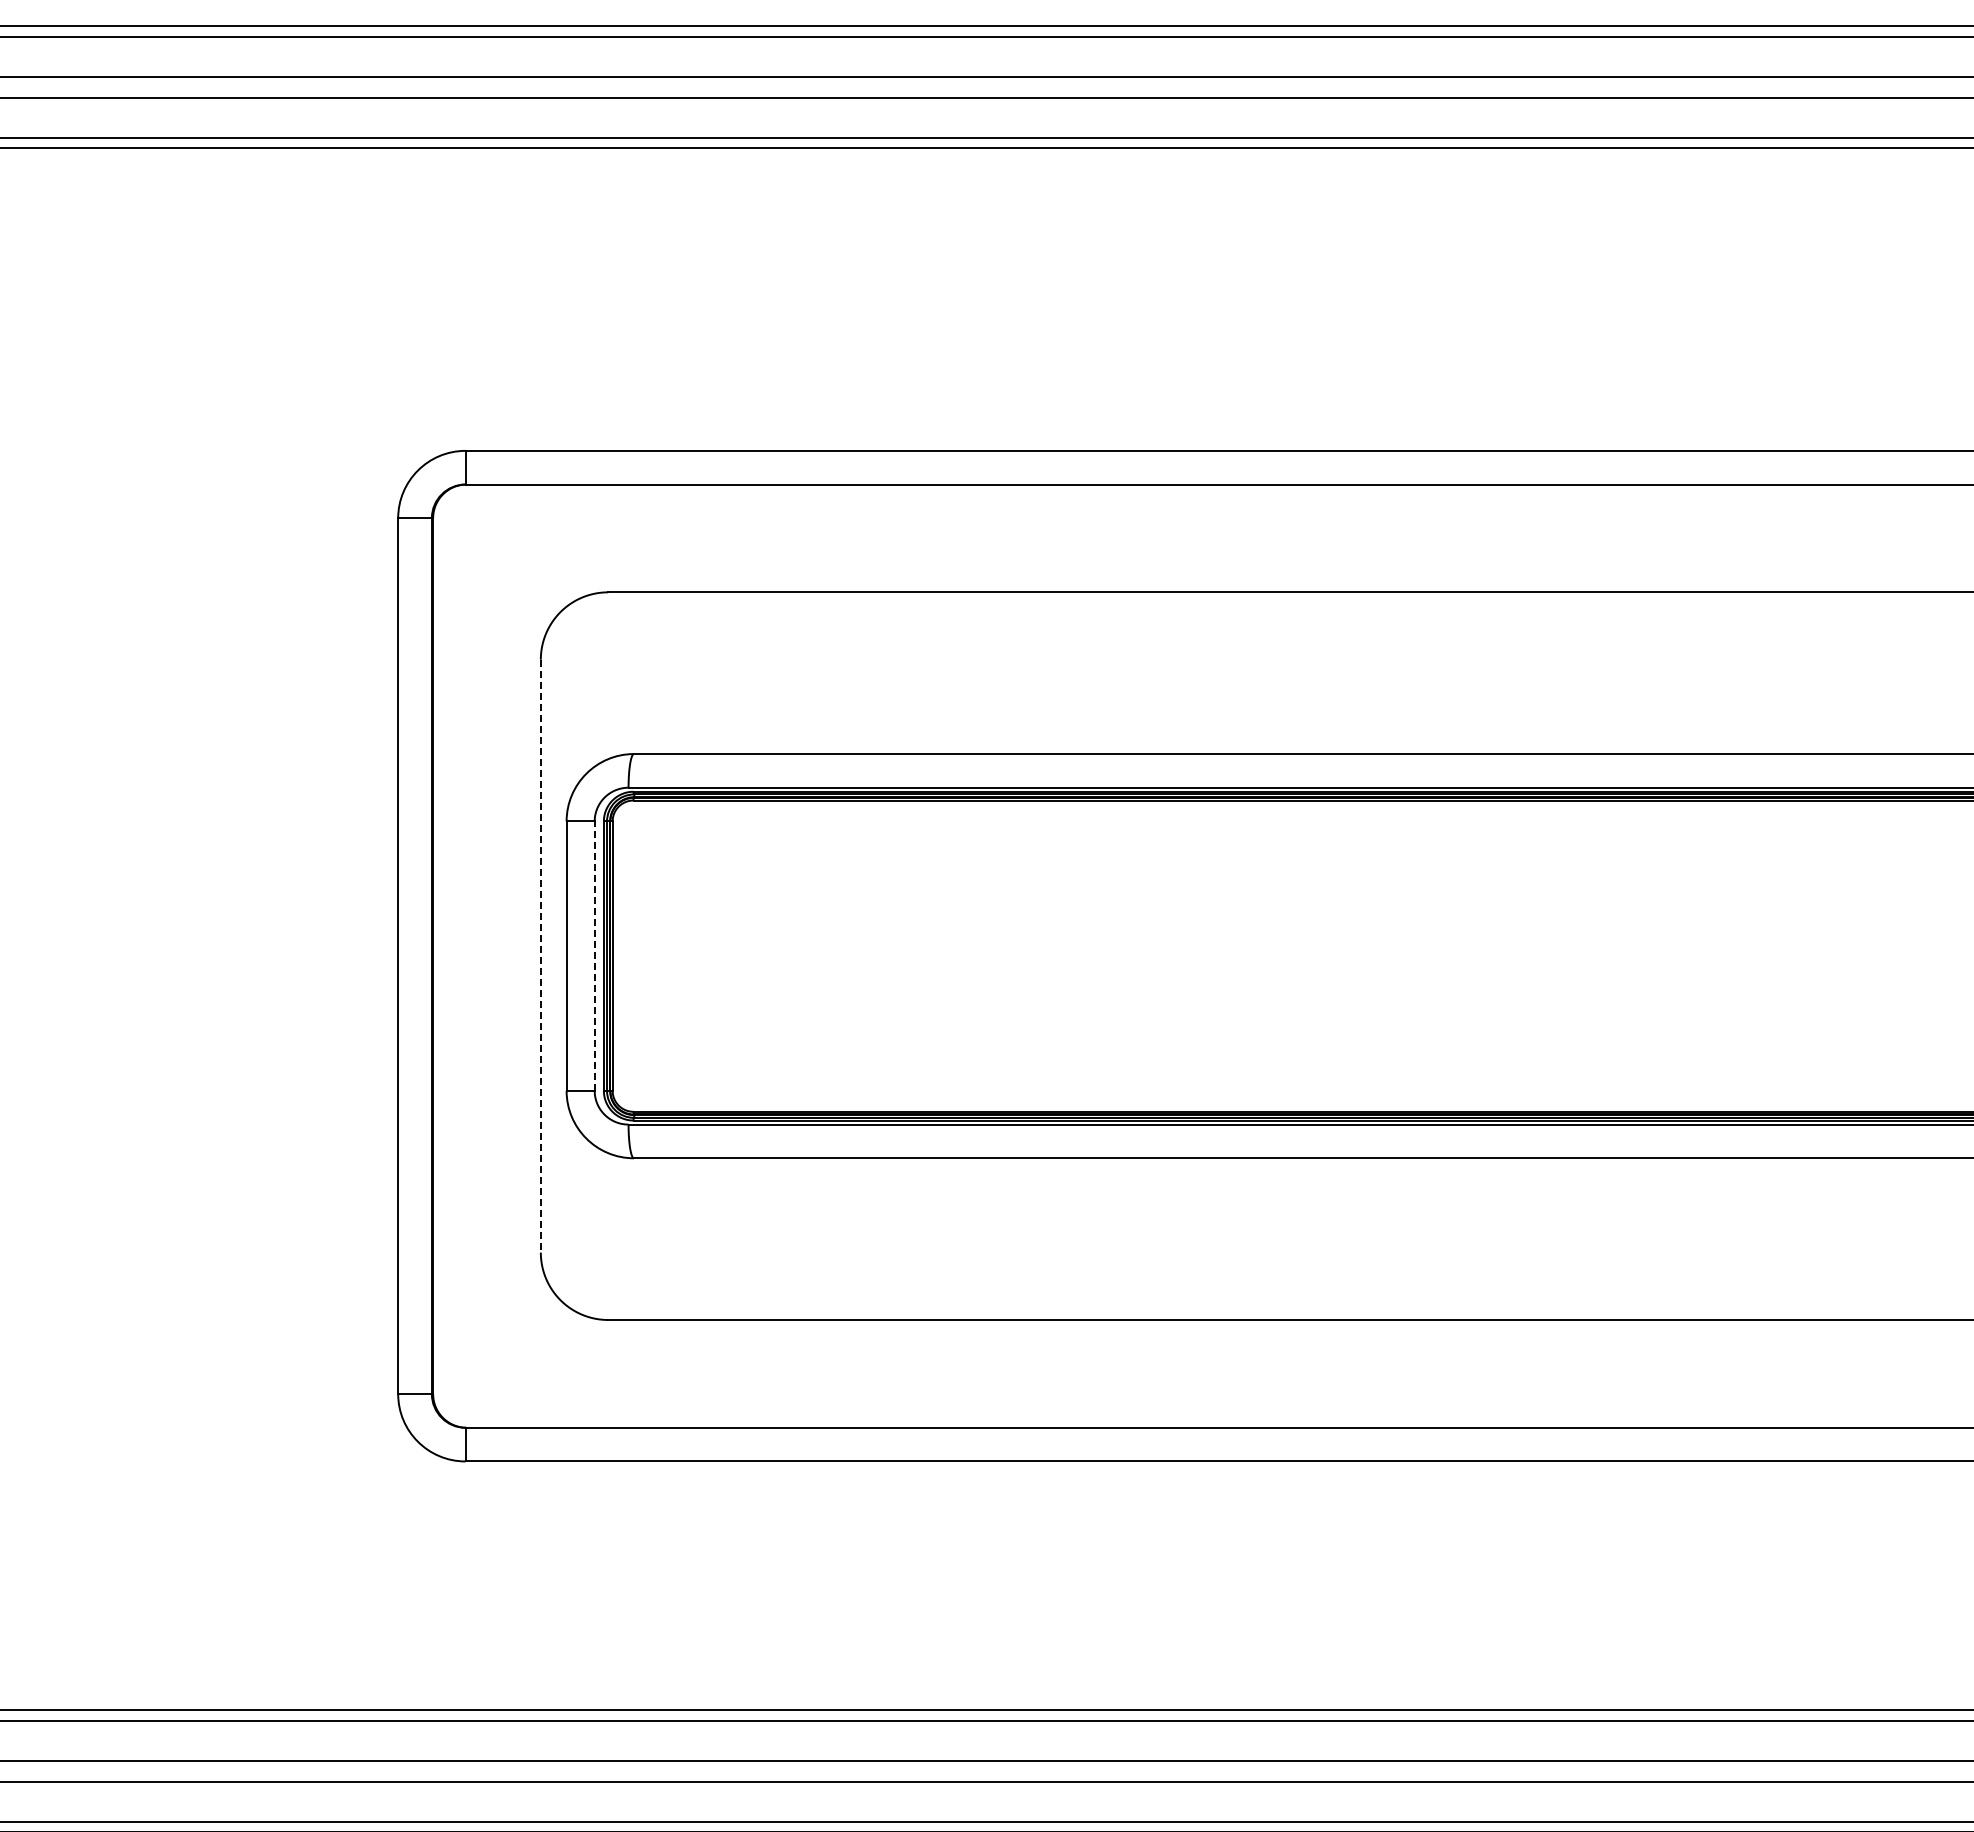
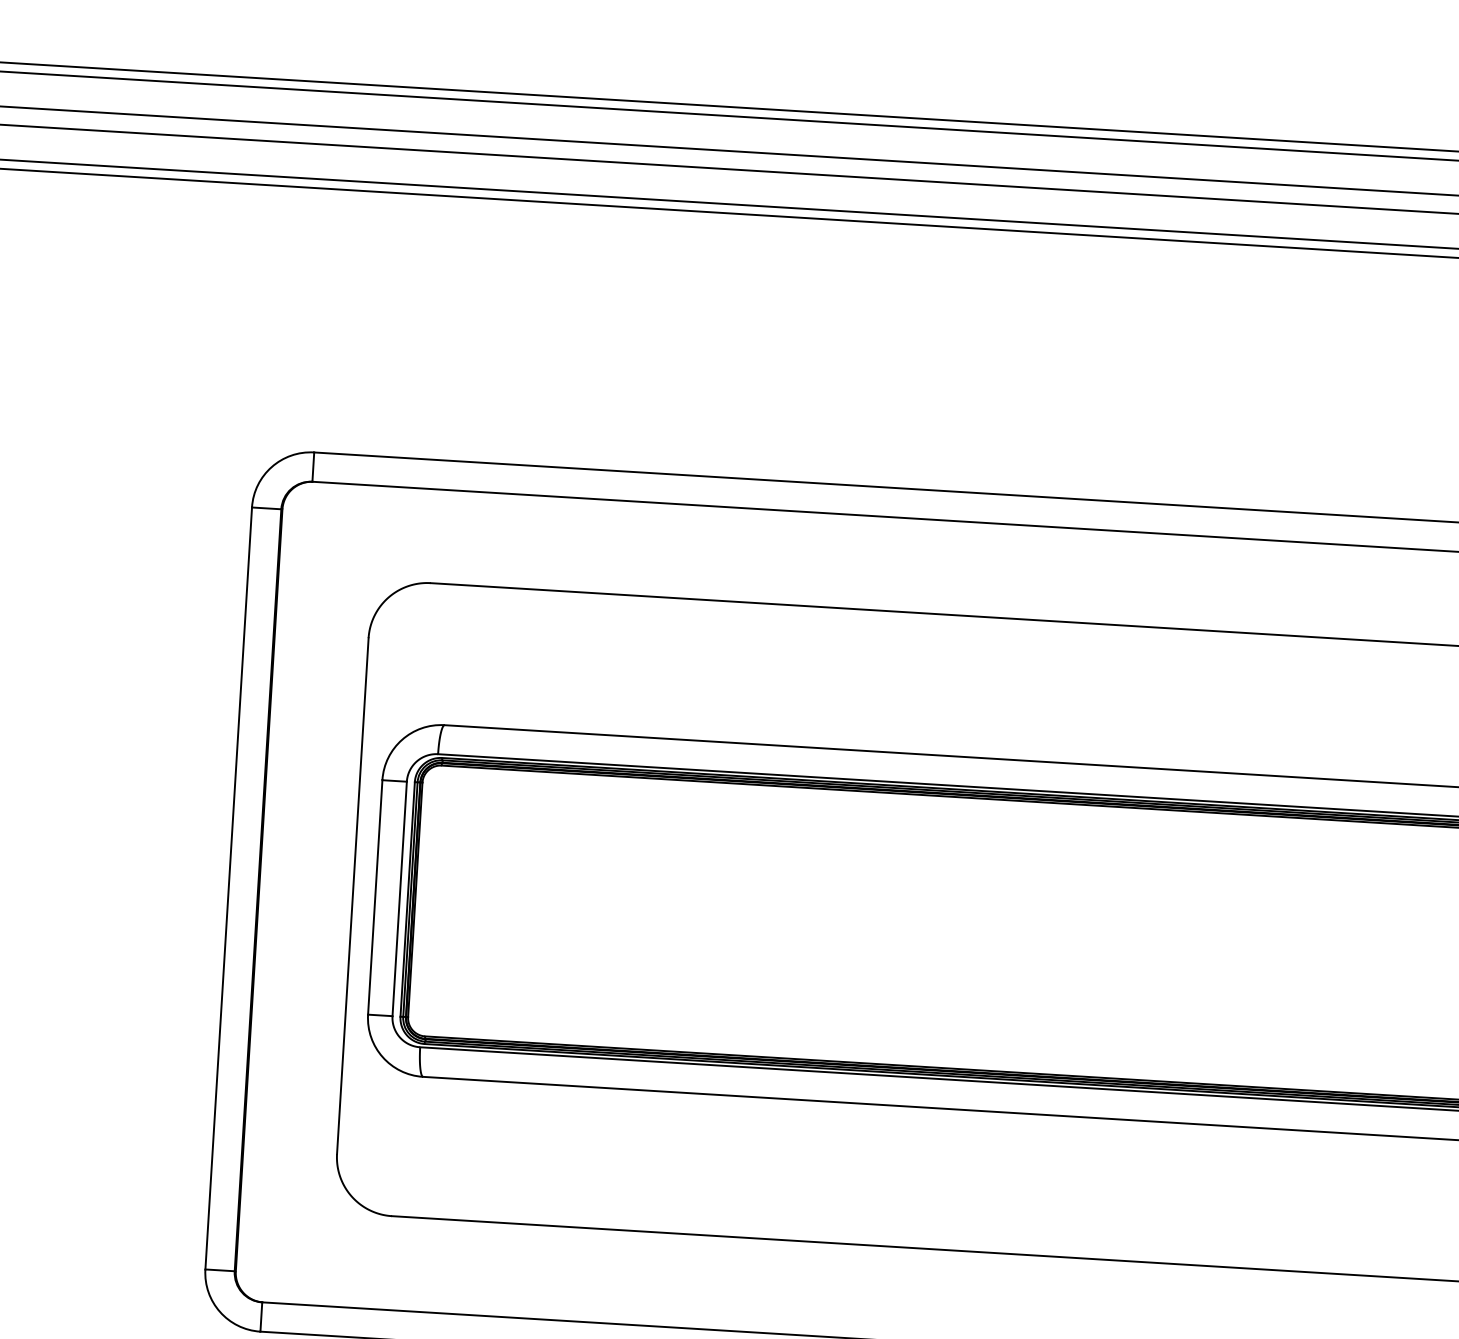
line: (540, 956) -> (352, 896), dashed -> solid
line: (594, 956) -> (399, 899), dashed -> solid

